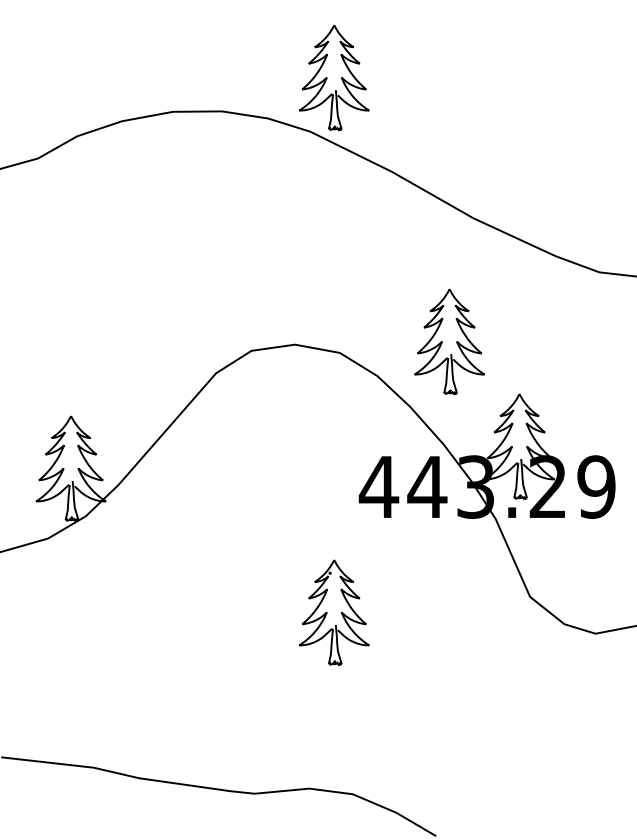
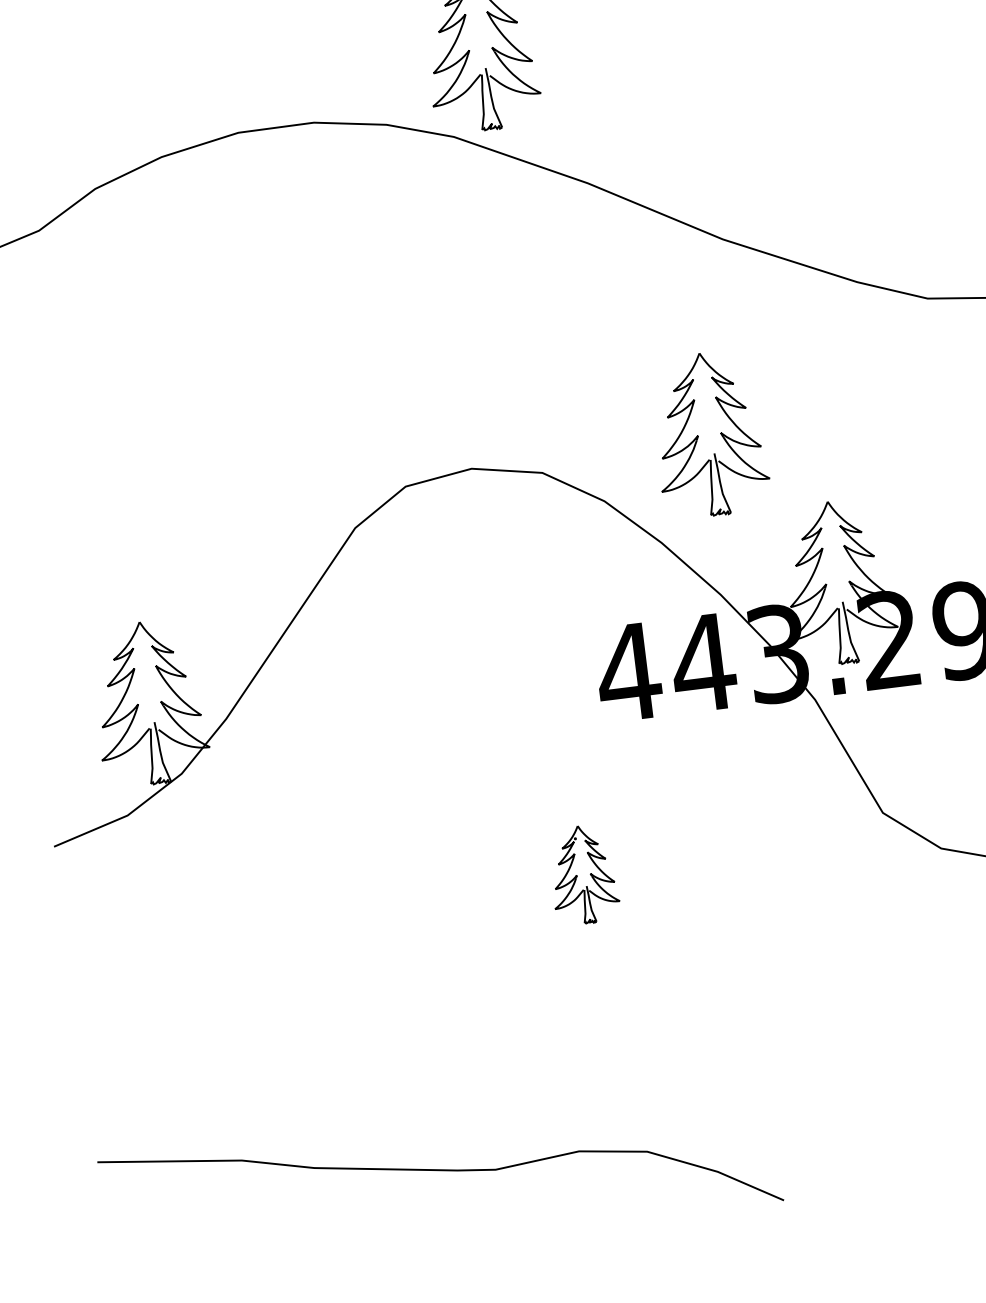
part: (334, 612) -> (583, 874), size x0.6

